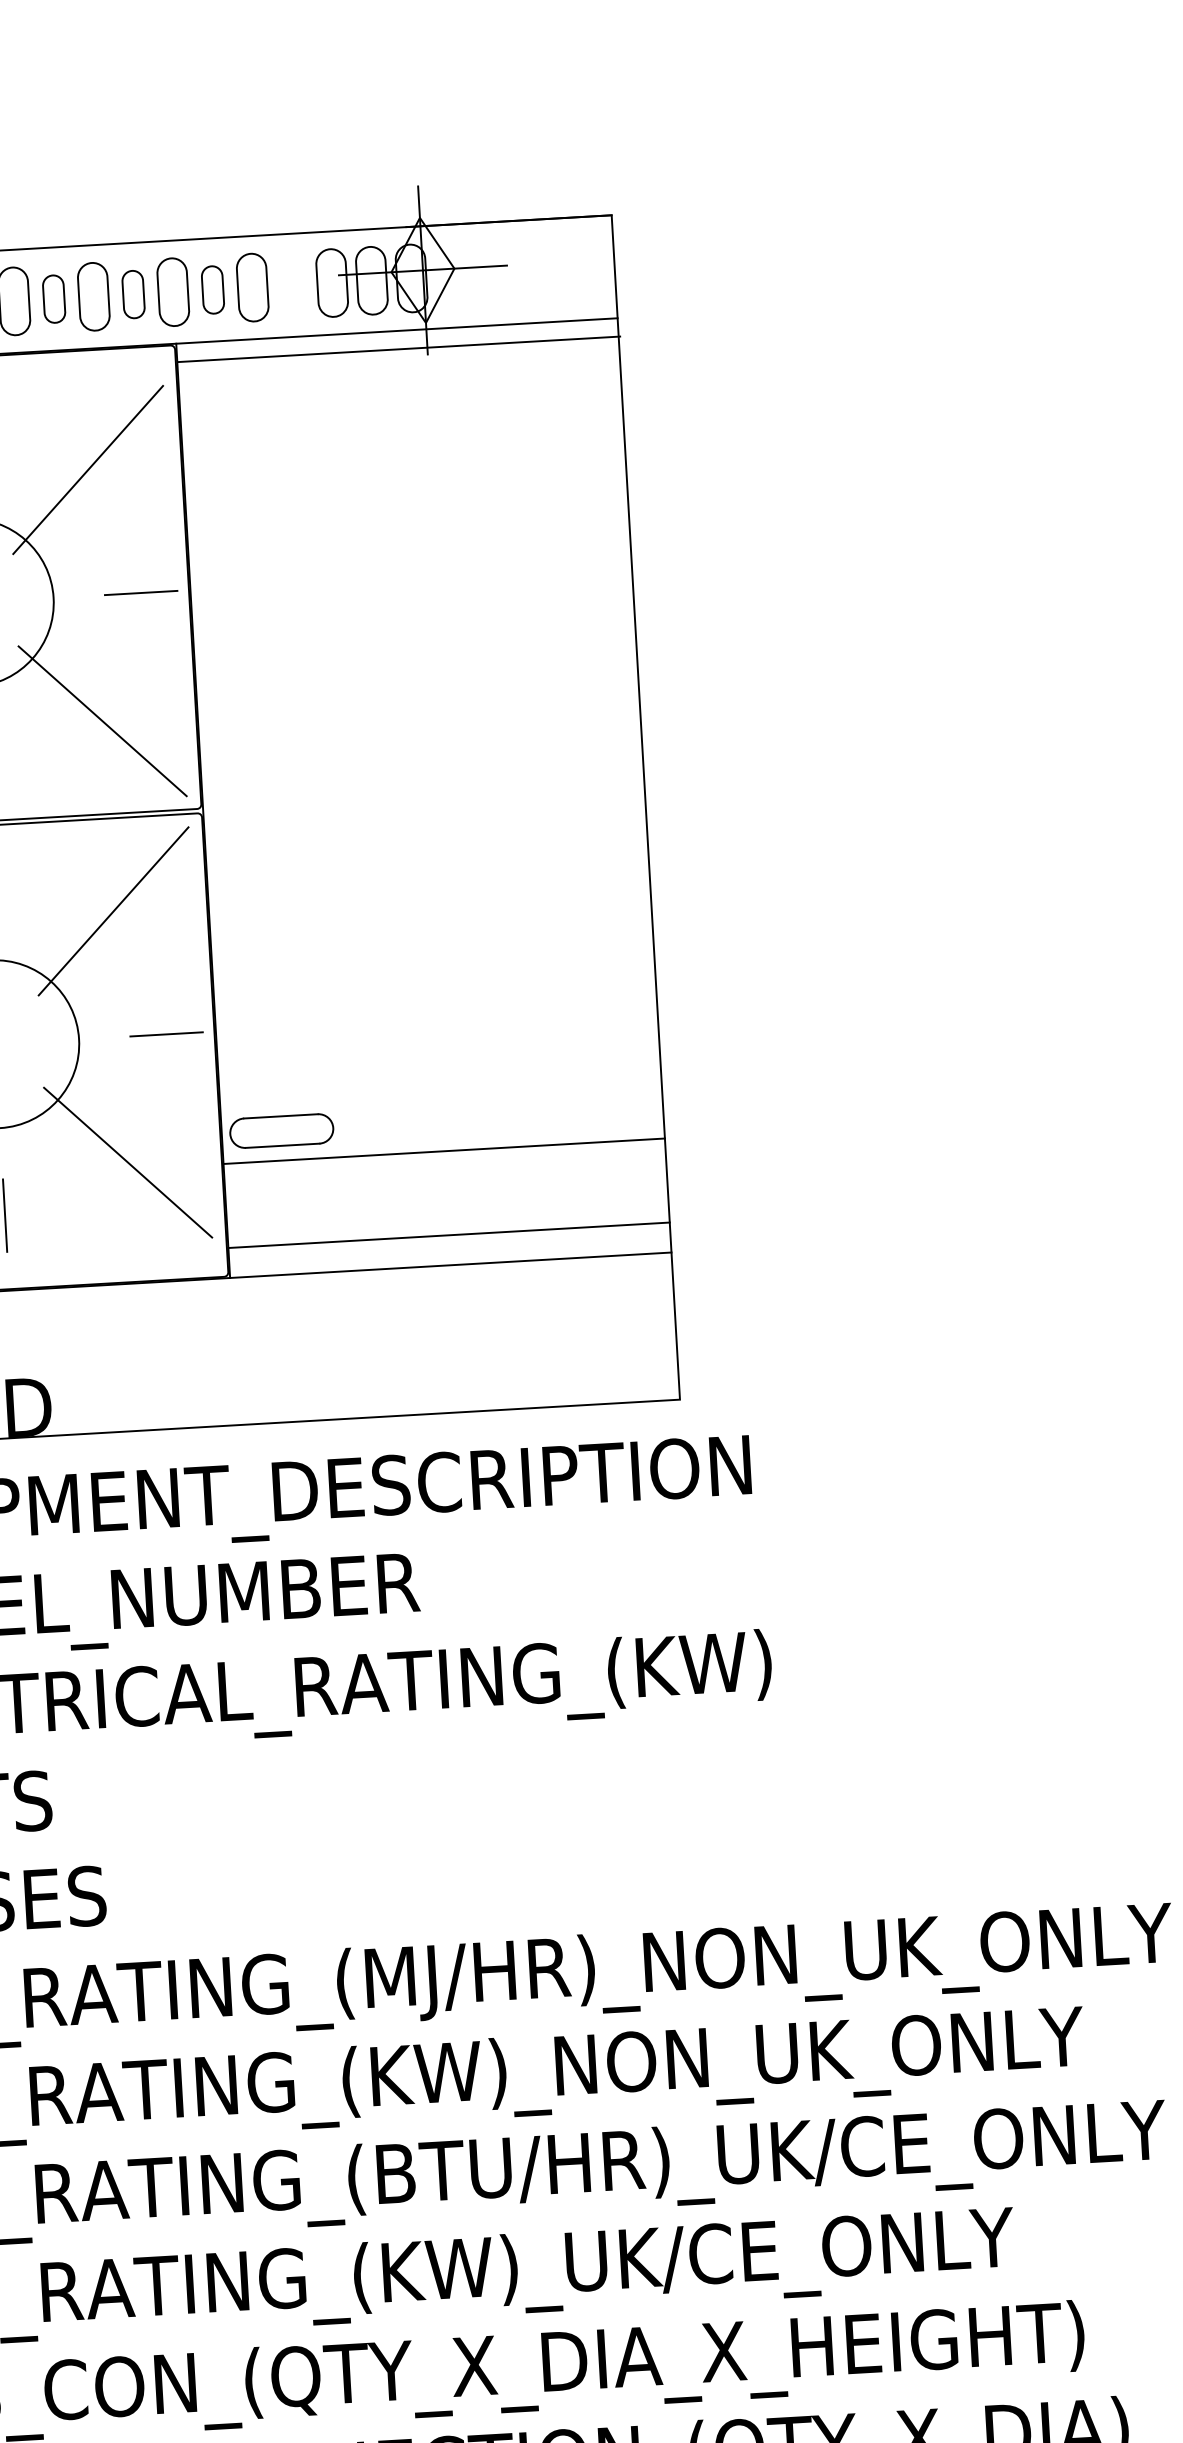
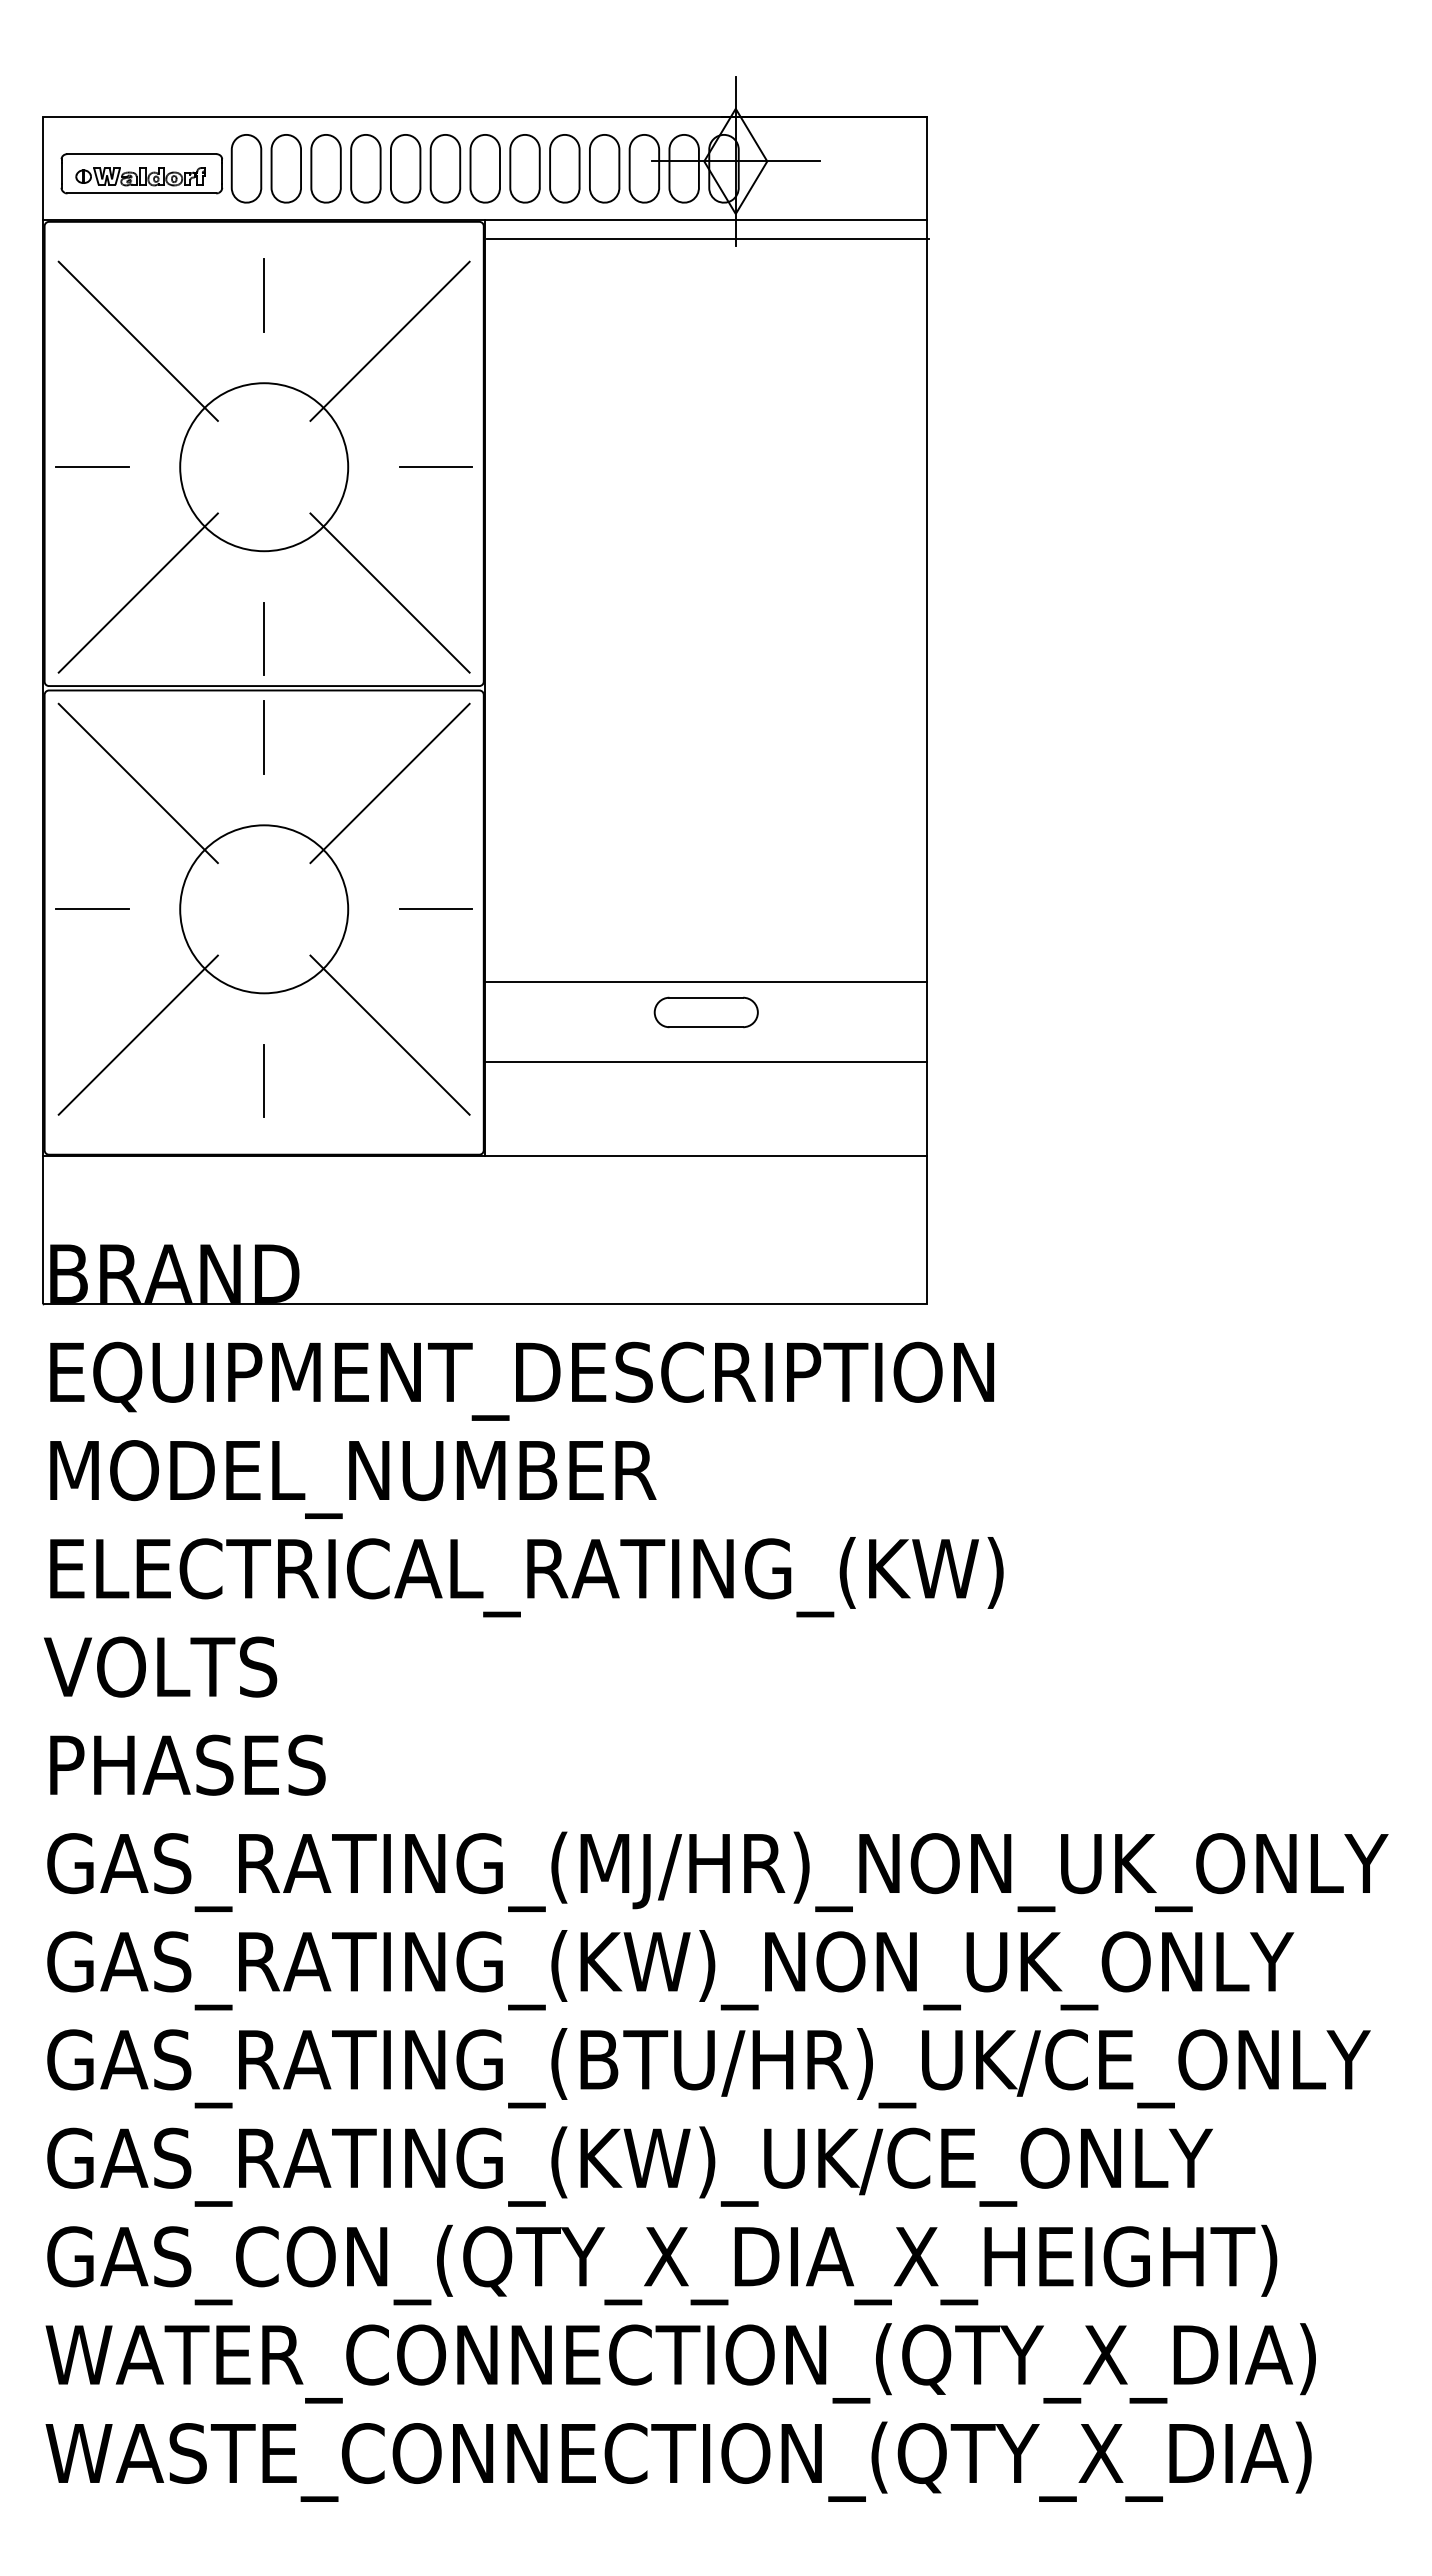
part: (292, 285) -> (604, 168), added
part: (212, 289) -> (524, 168), size x1.43
part: (133, 294) -> (445, 168), size x1.43
part: (53, 298) -> (365, 168), size x1.43
part: (280, 1131) -> (705, 1012), moved
line: (444, 1150) -> (706, 981), moved
line: (449, 1235) -> (706, 1062), moved

